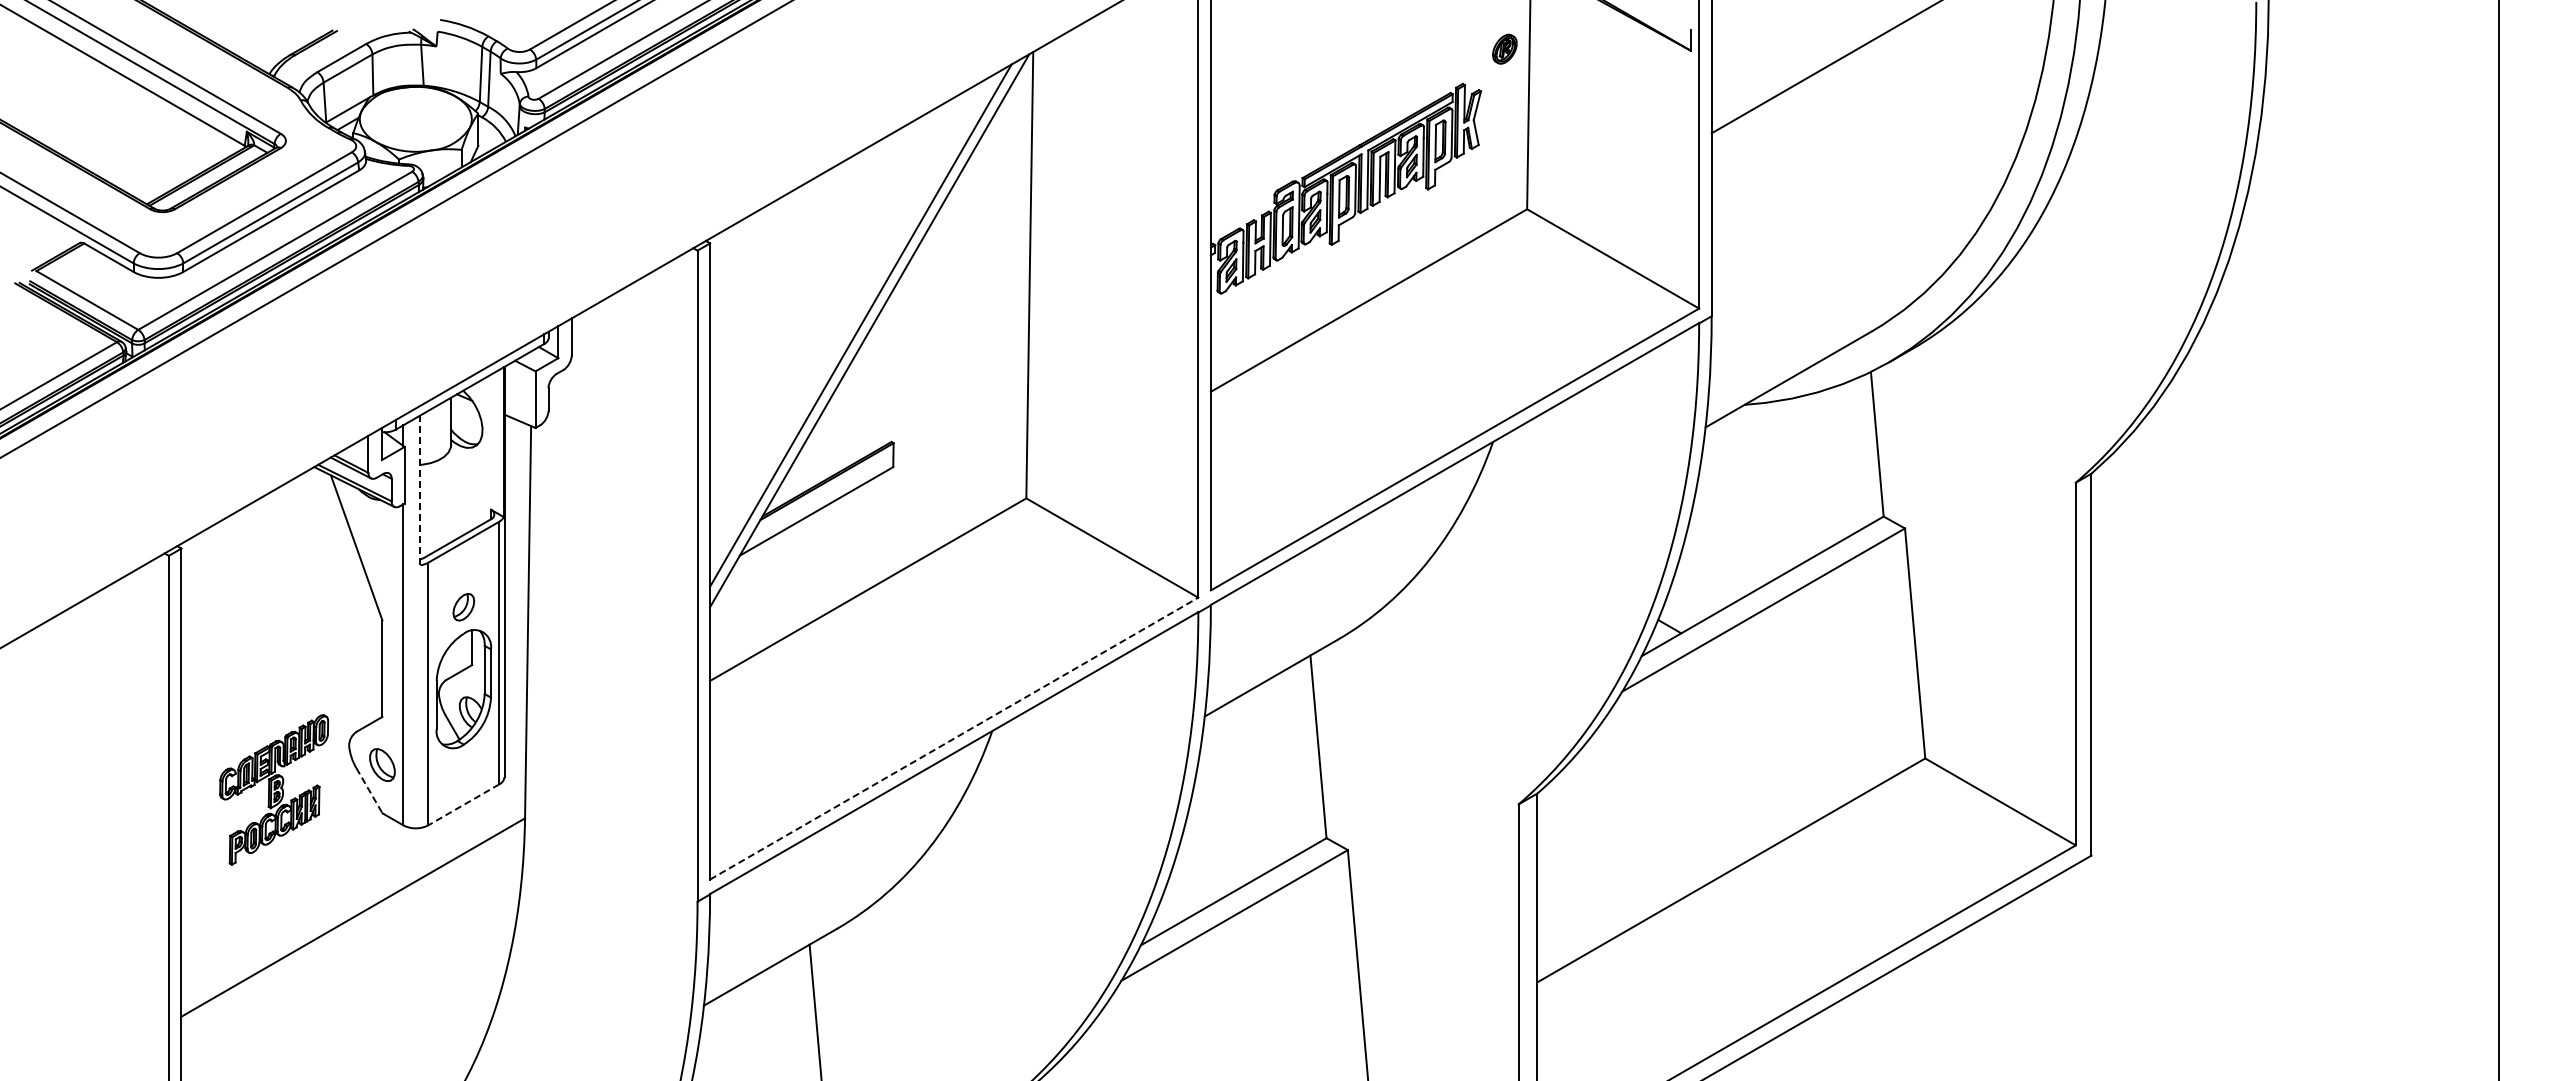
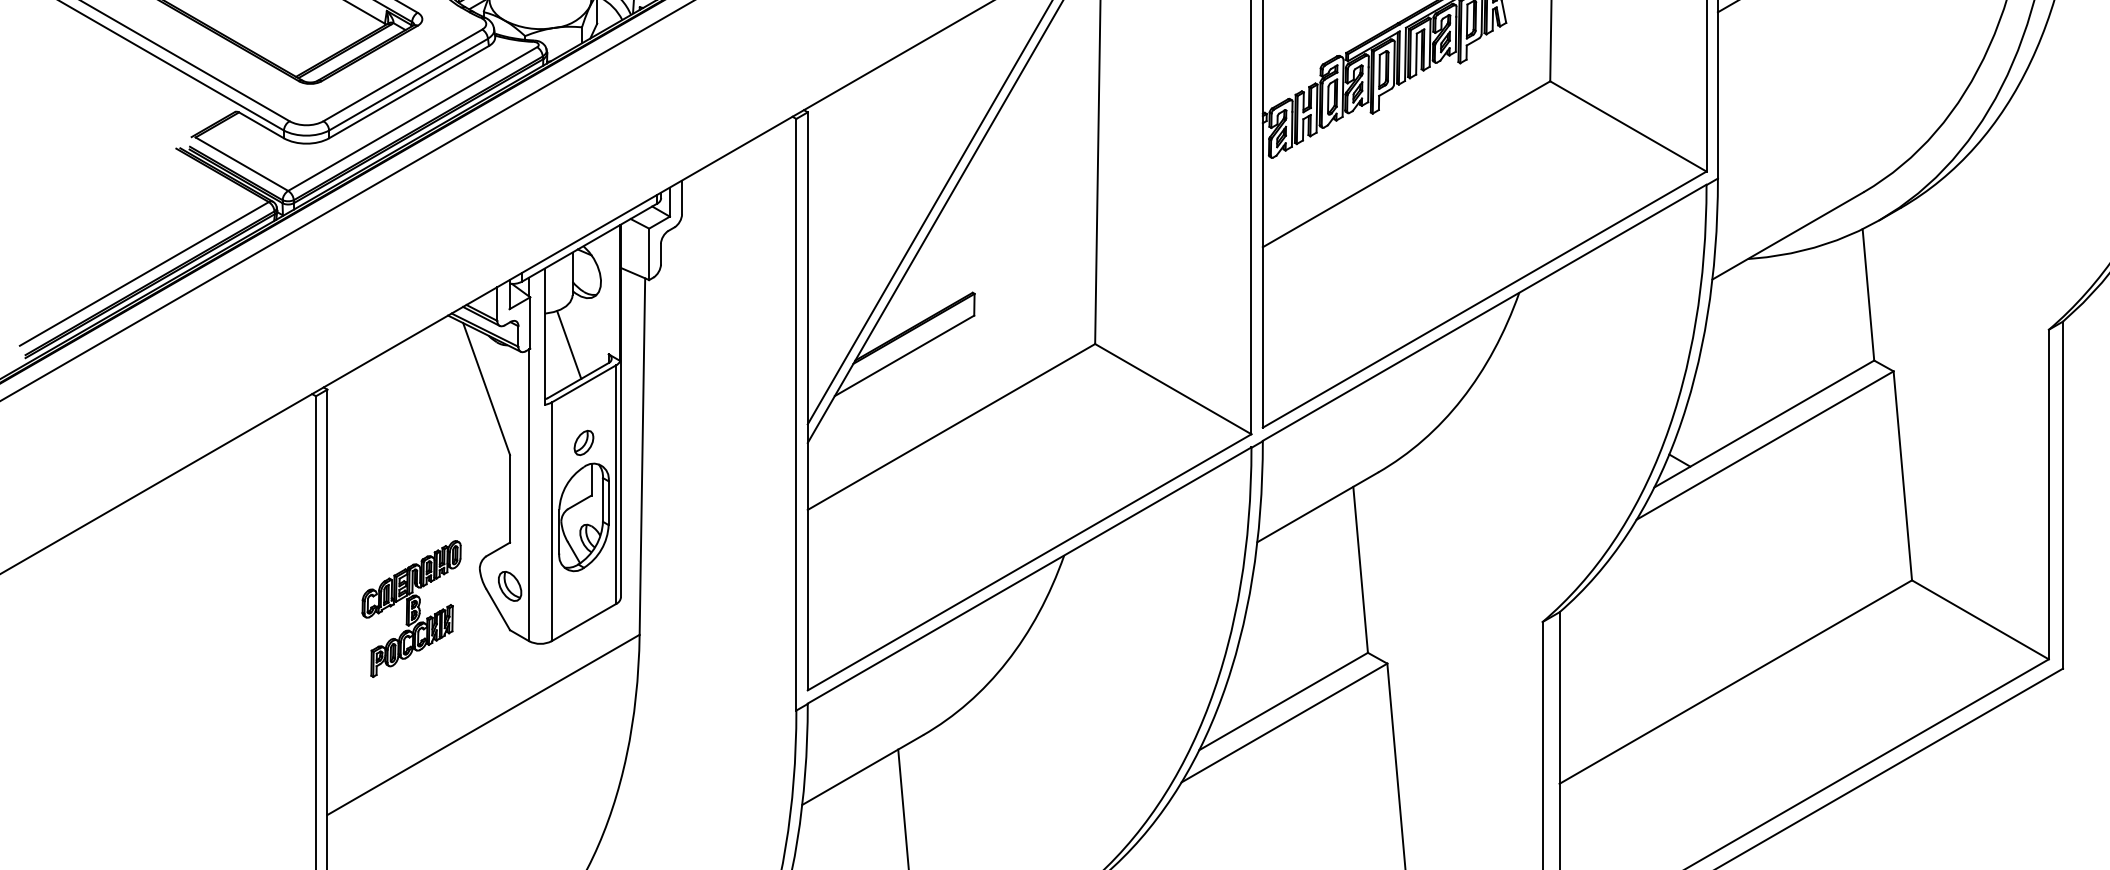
line: (420, 490) -> (544, 336), dashed -> solid
line: (447, 499) -> (569, 345), added
line: (954, 738) -> (1029, 562), dashed -> solid
line: (369, 791) -> (498, 610), dashed -> solid
line: (463, 804) -> (583, 622), dashed -> solid

